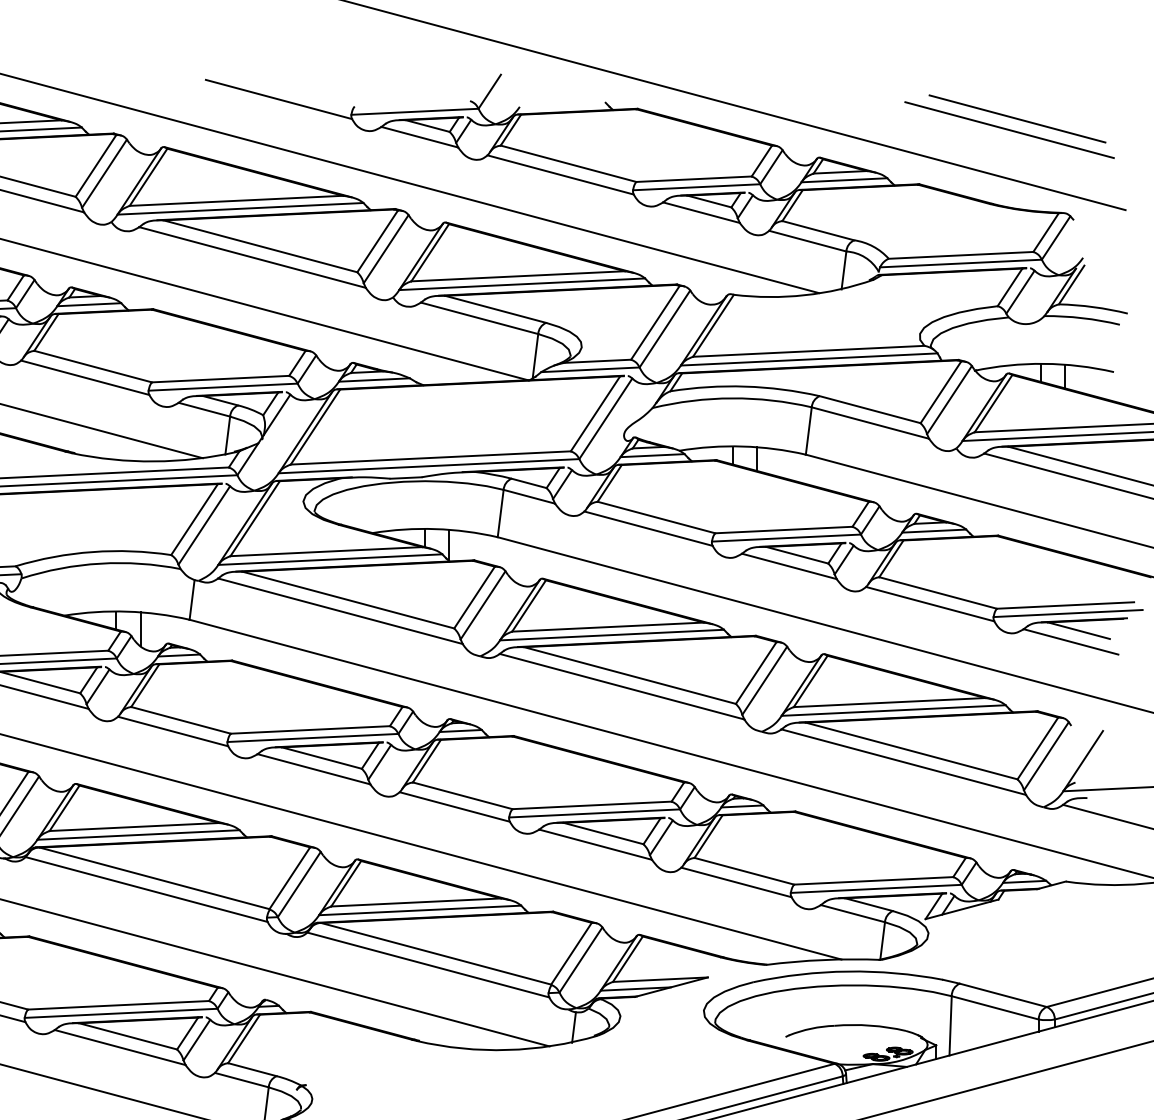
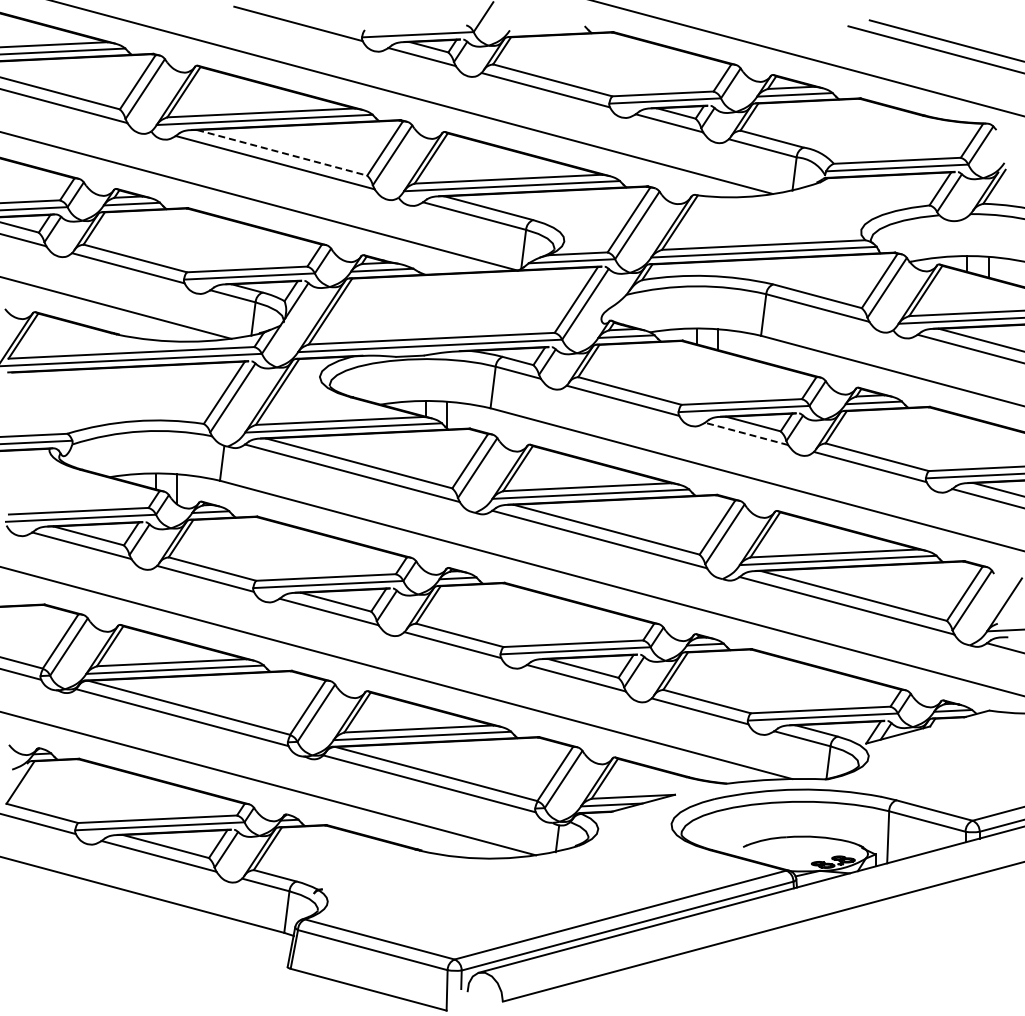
line: (260, 245) -> (282, 152), solid -> dashed
line: (789, 565) -> (746, 433), solid -> dashed

